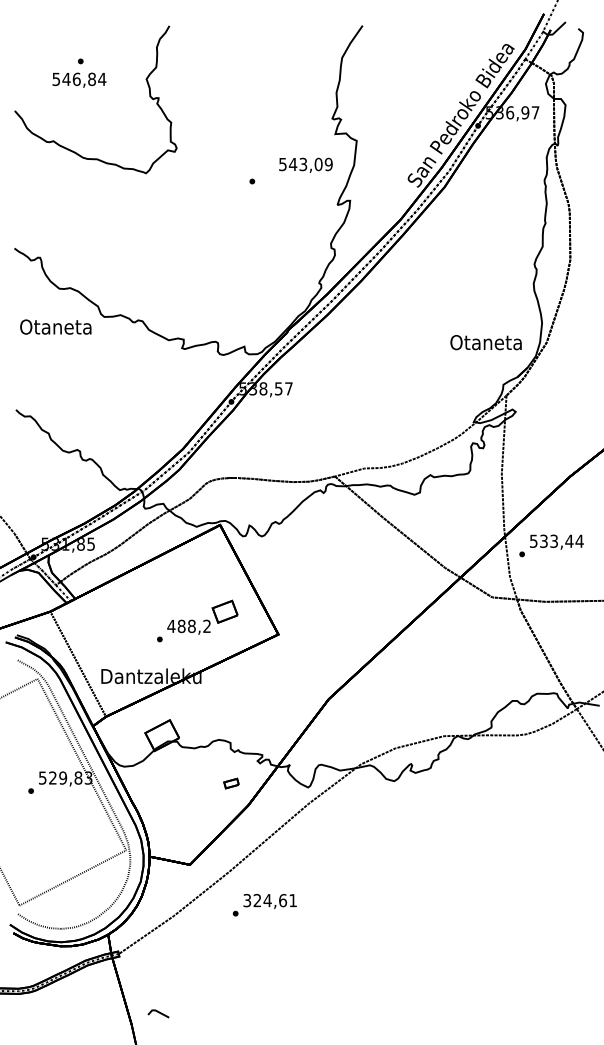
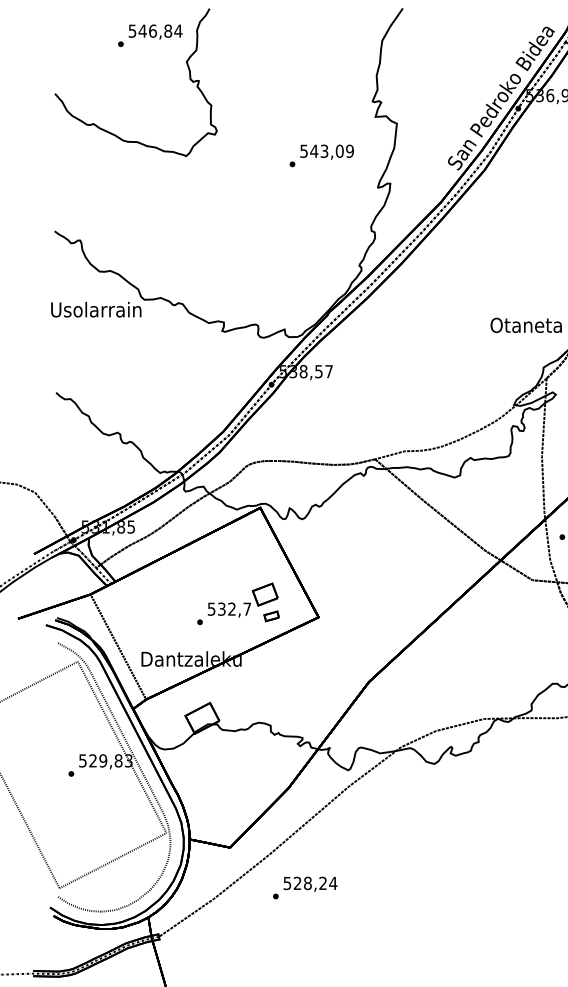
text: (79, 79) -> (155, 31), moved
text: (305, 164) -> (326, 151), moved
text: (56, 326) -> (96, 309), Otaneta -> Usolarrain
text: (188, 626) -> (228, 609), 488,2 -> 532,7
part: (231, 783) -> (271, 616), moved
text: (270, 900) -> (310, 883), 324,61 -> 528,24

